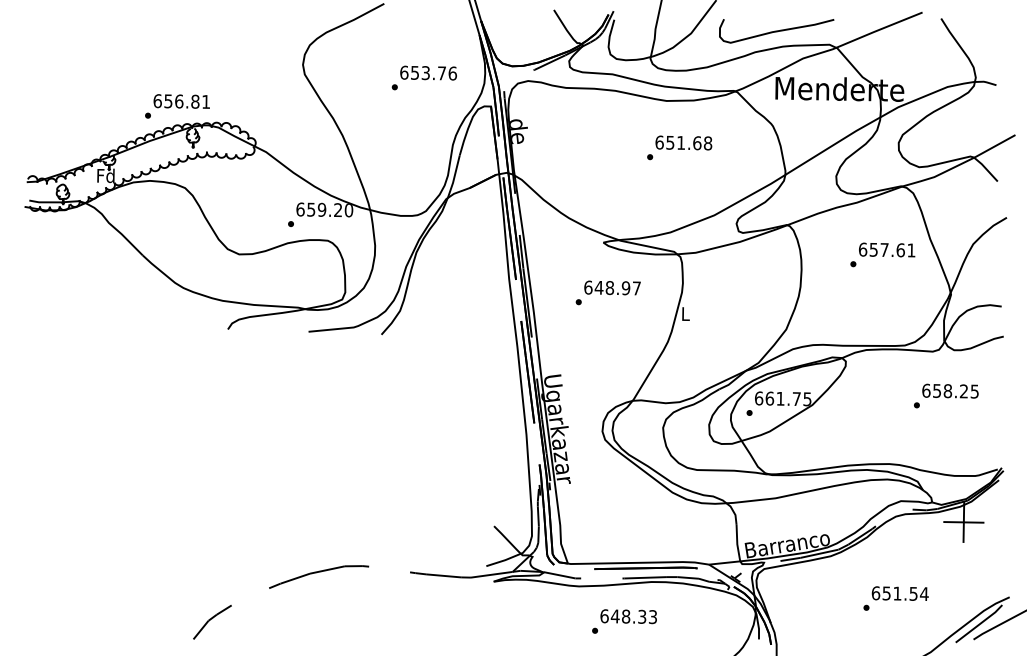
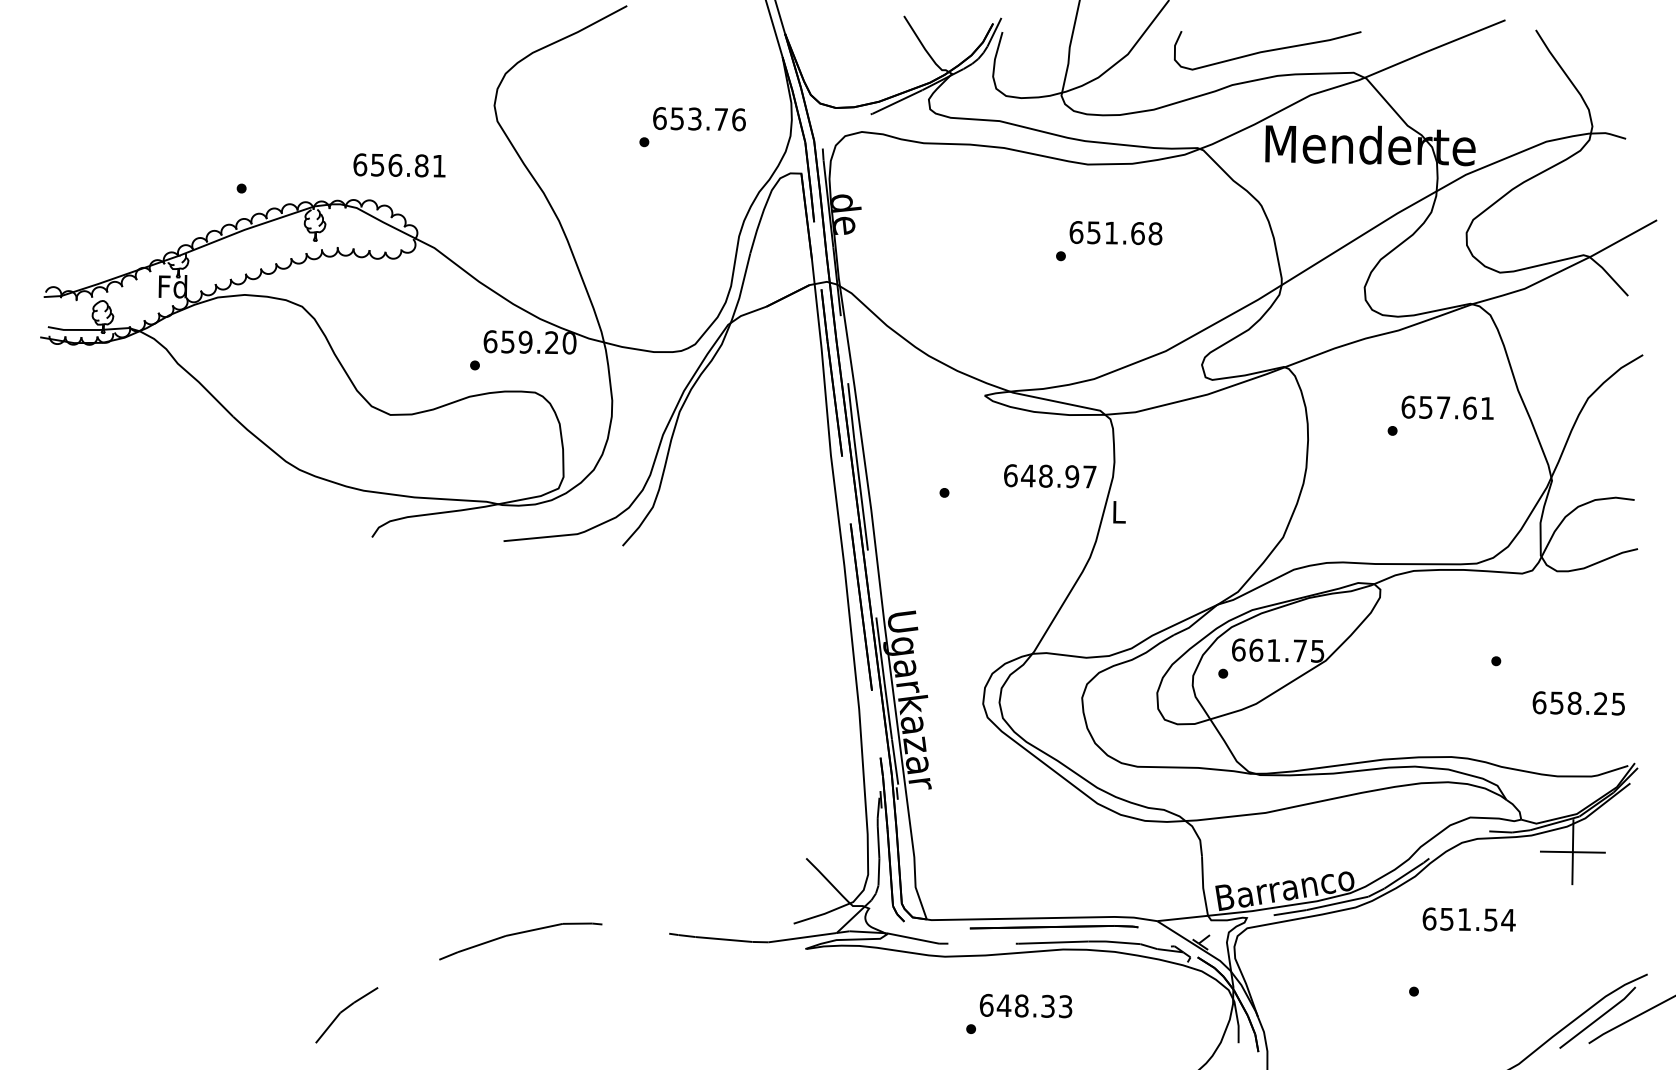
text: (181, 101) -> (399, 165), moved
text: (612, 287) -> (1050, 475), moved
text: (950, 390) -> (1578, 702), moved
text: (899, 593) -> (1467, 919), moved

